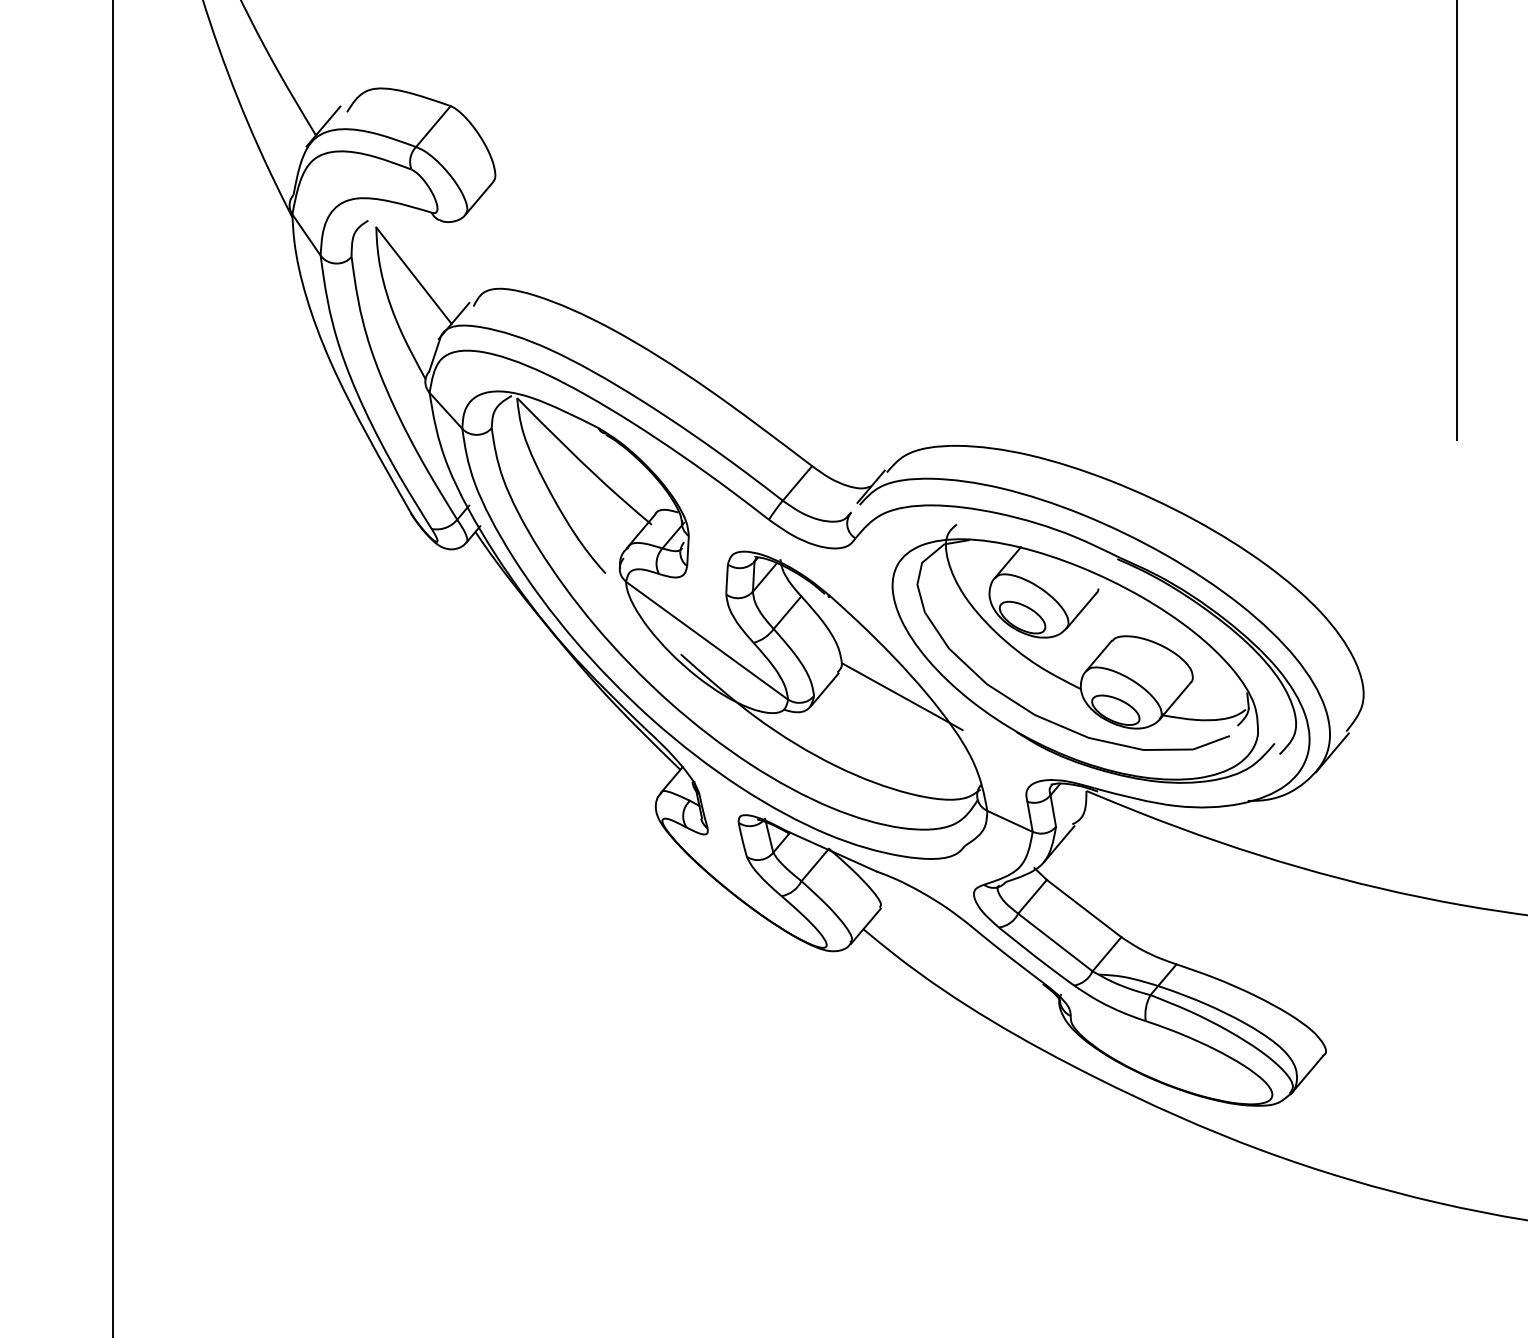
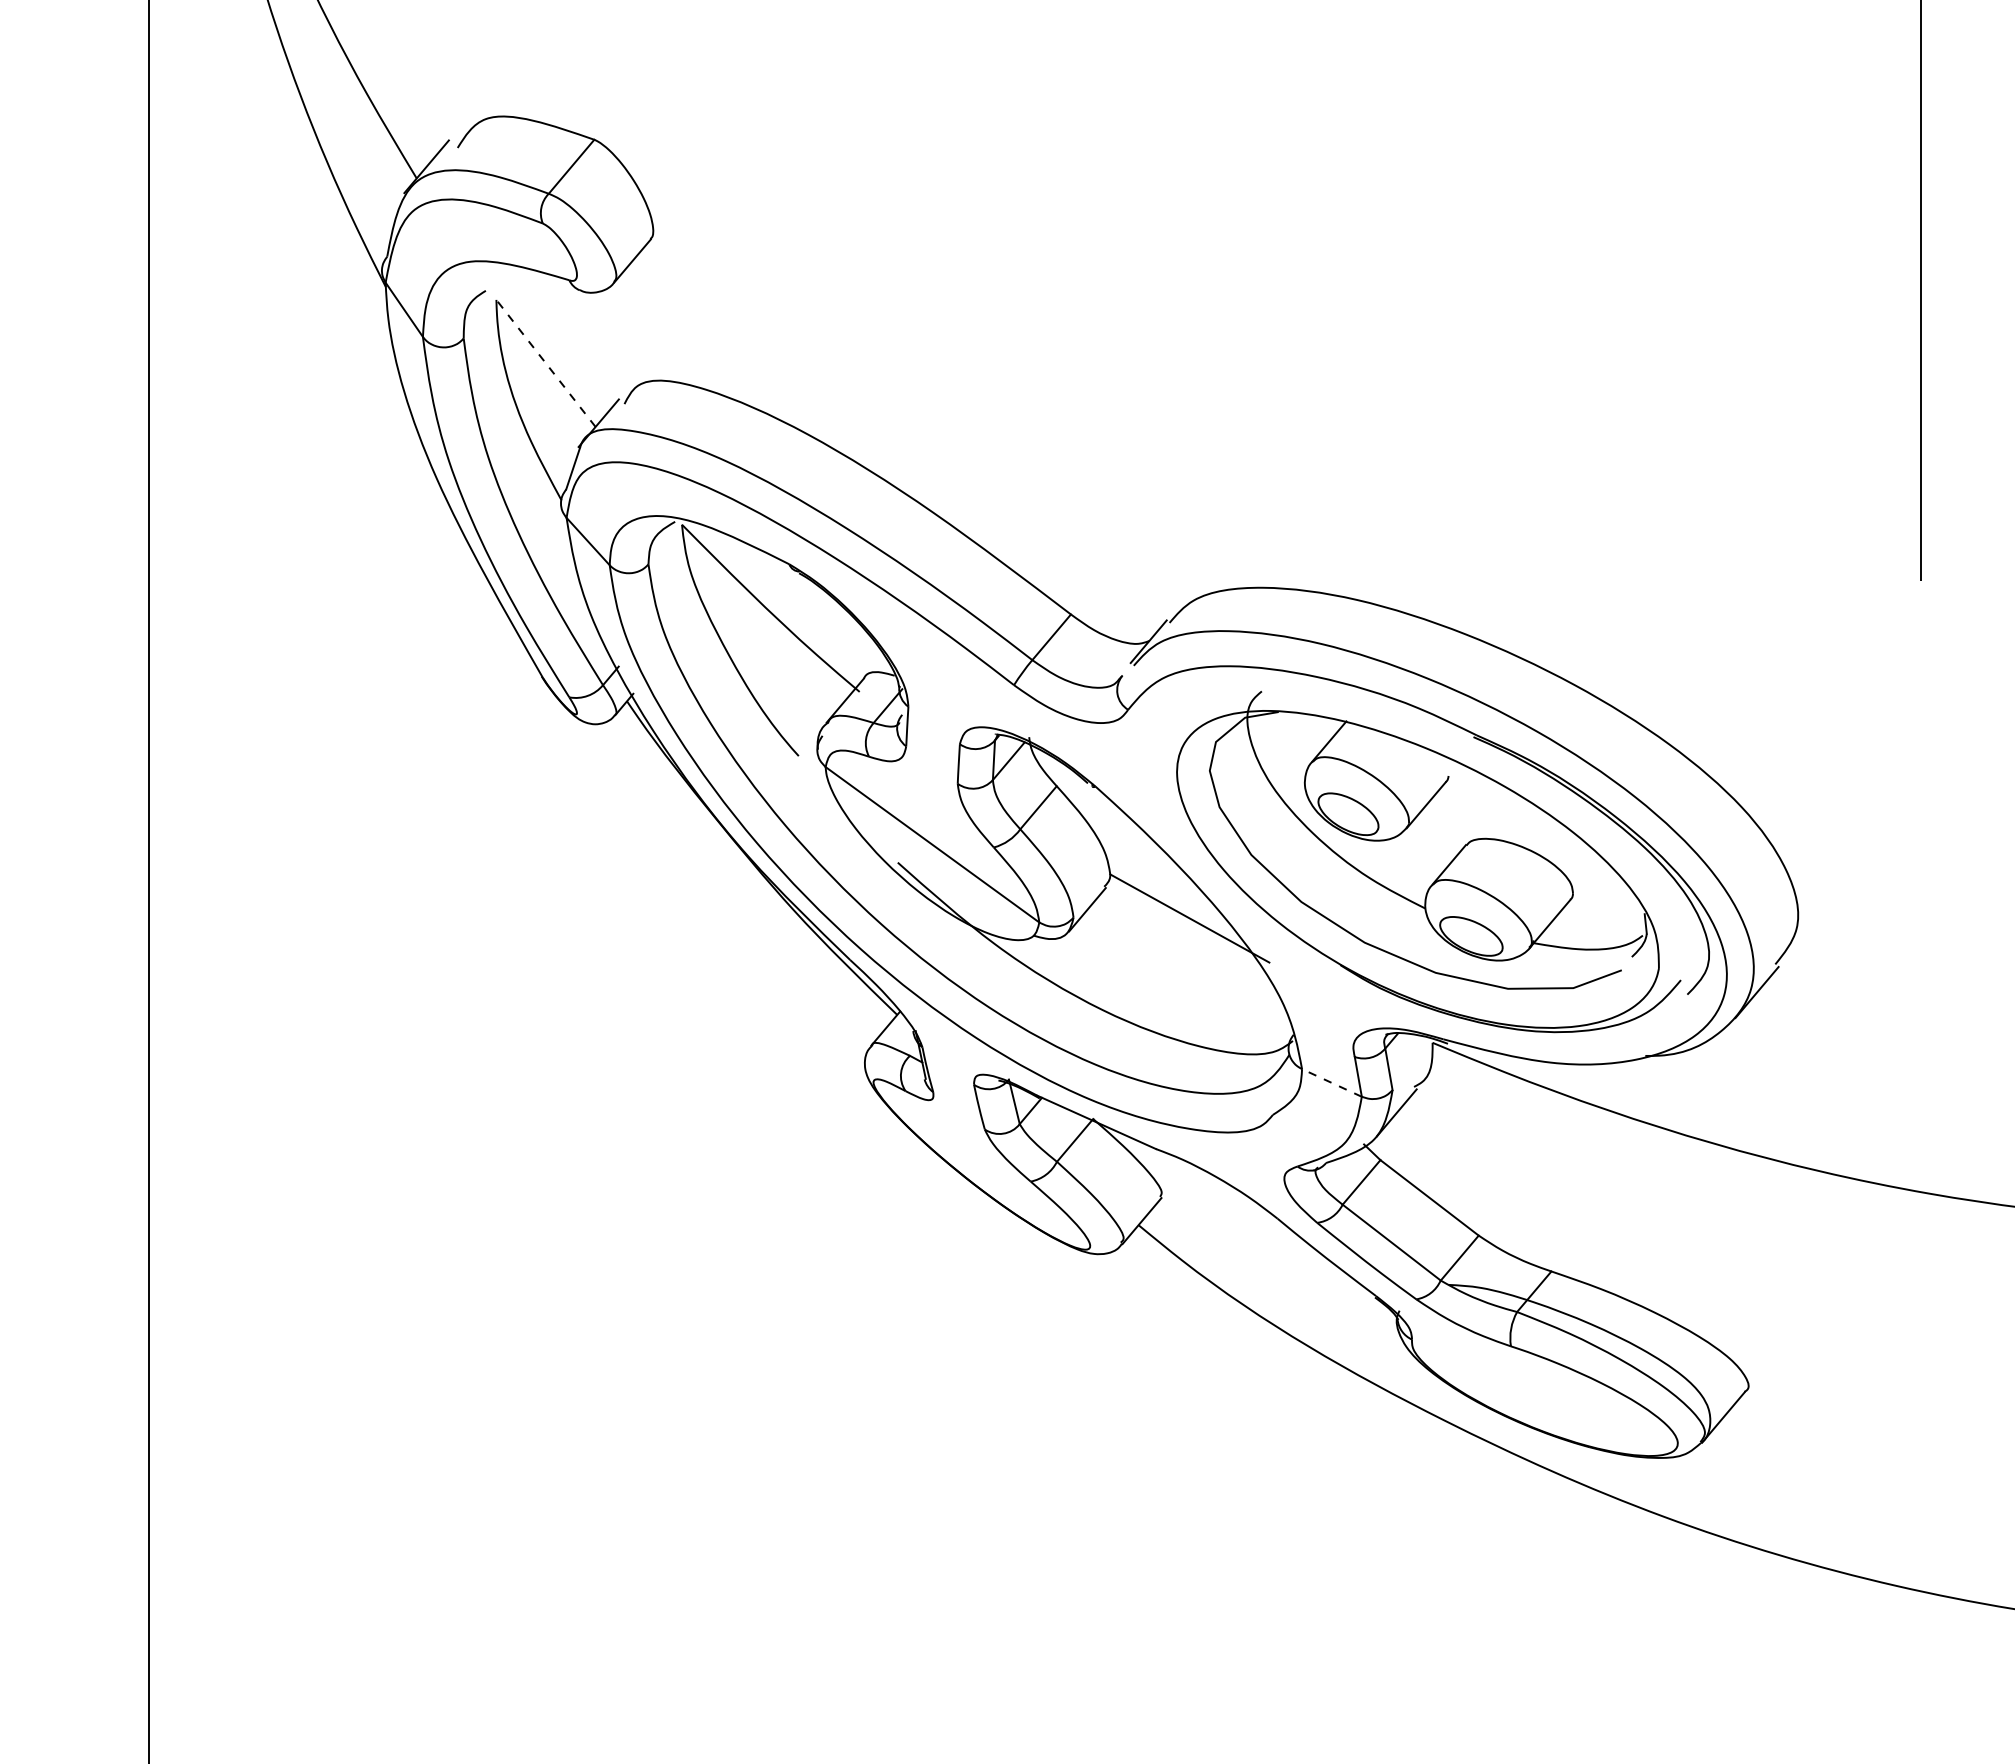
line: (414, 275) -> (546, 363), solid -> dashed
line: (1009, 821) -> (1331, 1082), solid -> dashed

